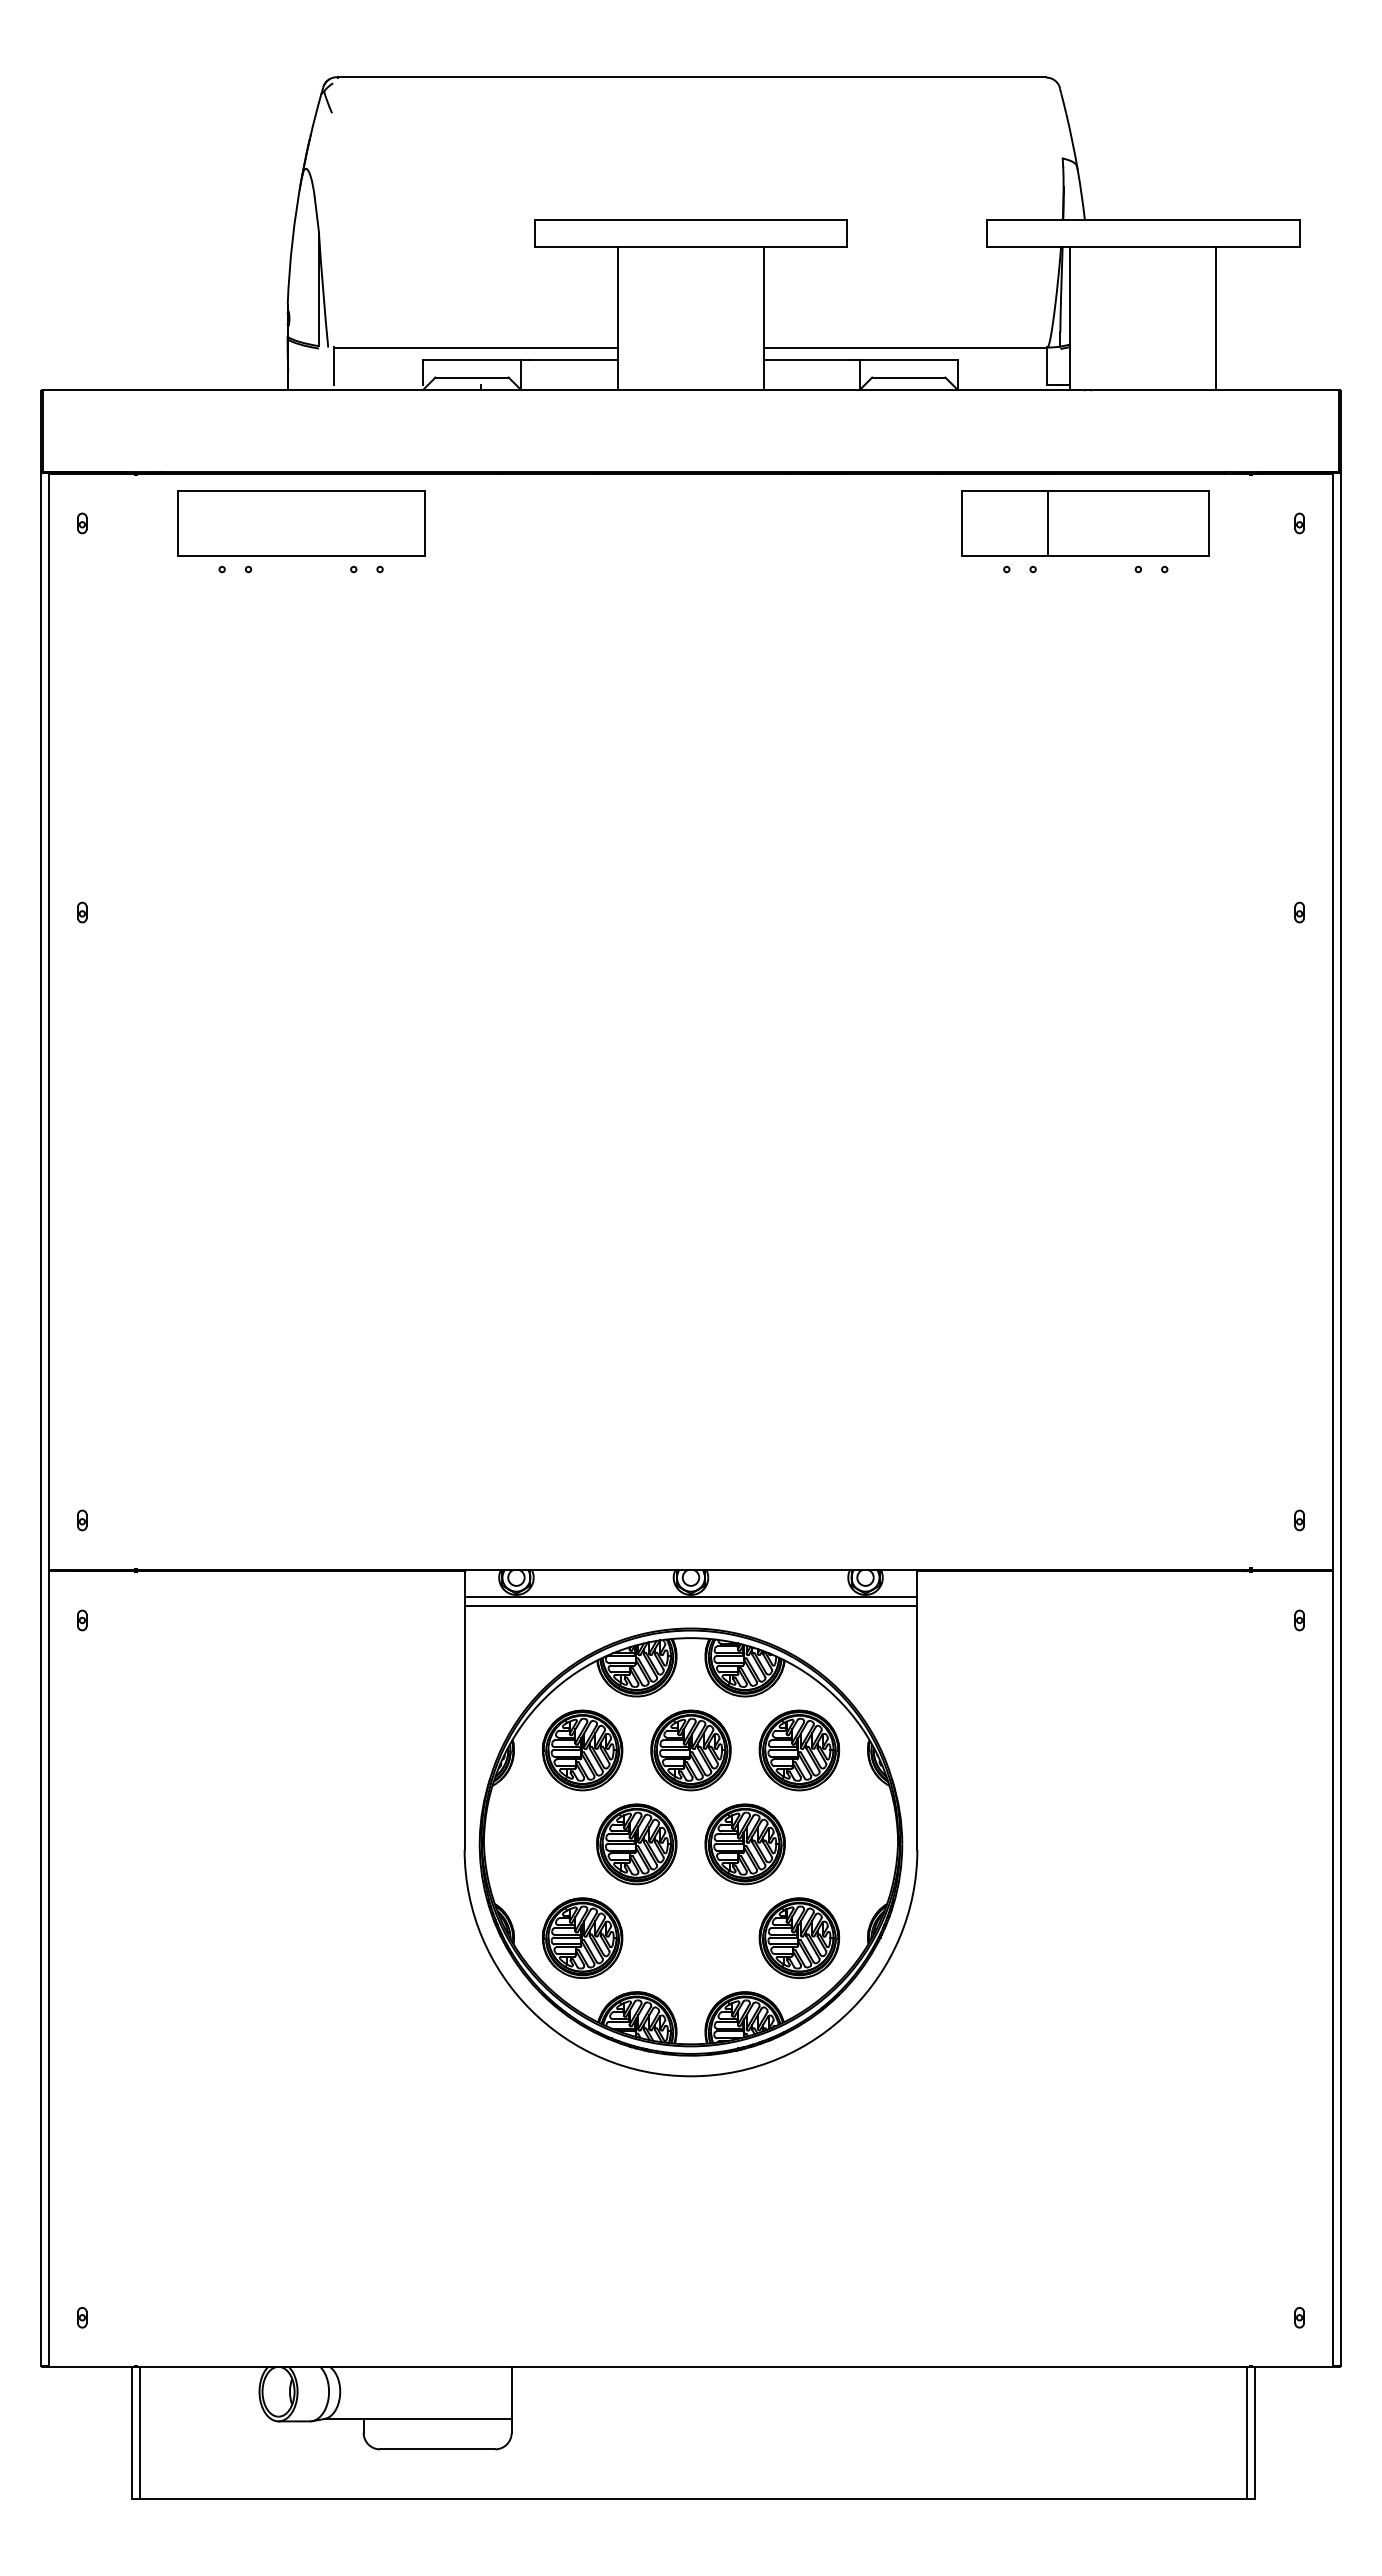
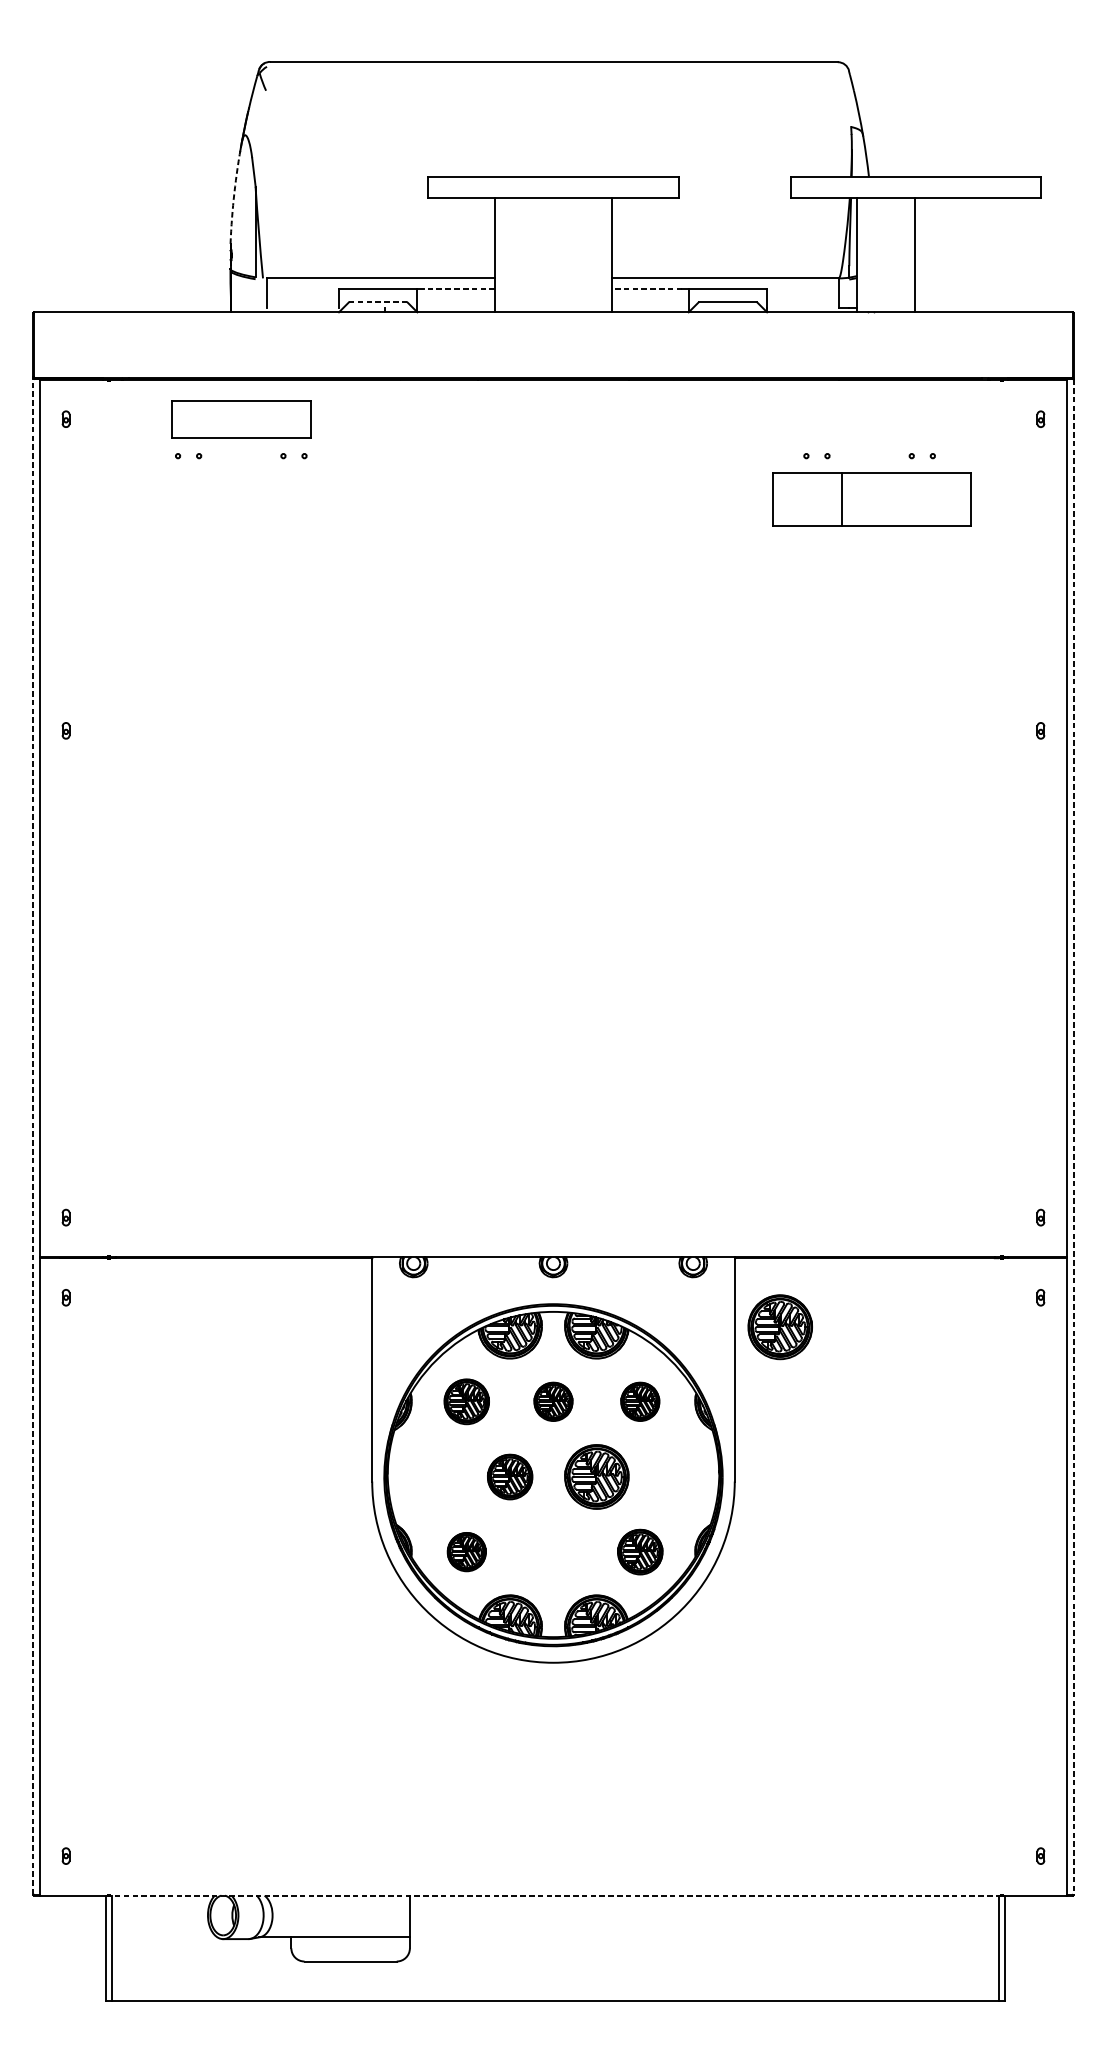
arc: (292, 240) -> (234, 192), solid -> dashed
line: (1216, 317) -> (915, 254), moved
line: (573, 360) -> (459, 288), solid -> dashed
line: (807, 360) -> (646, 288), solid -> dashed
line: (472, 377) -> (378, 302), solid -> dashed
part: (301, 523) -> (241, 419), size x0.7
part: (1085, 523) -> (871, 499), moved
line: (41, 1419) -> (33, 1136), solid -> dashed
line: (1340, 1420) -> (1073, 1137), solid -> dashed
line: (690, 1597) -> (553, 1279), removed
line: (690, 1605) -> (553, 1285), removed
part: (973, 1657) -> (779, 1327), added
part: (582, 1750) -> (466, 1401), size x0.7
part: (690, 1750) -> (553, 1401), size x0.6
part: (799, 1750) -> (640, 1401), size x0.6
part: (636, 1844) -> (509, 1477), size x0.7
part: (582, 1937) -> (466, 1551), size x0.6
part: (799, 1937) -> (640, 1551), size x0.7
line: (693, 2367) -> (555, 1895), solid -> dashed

